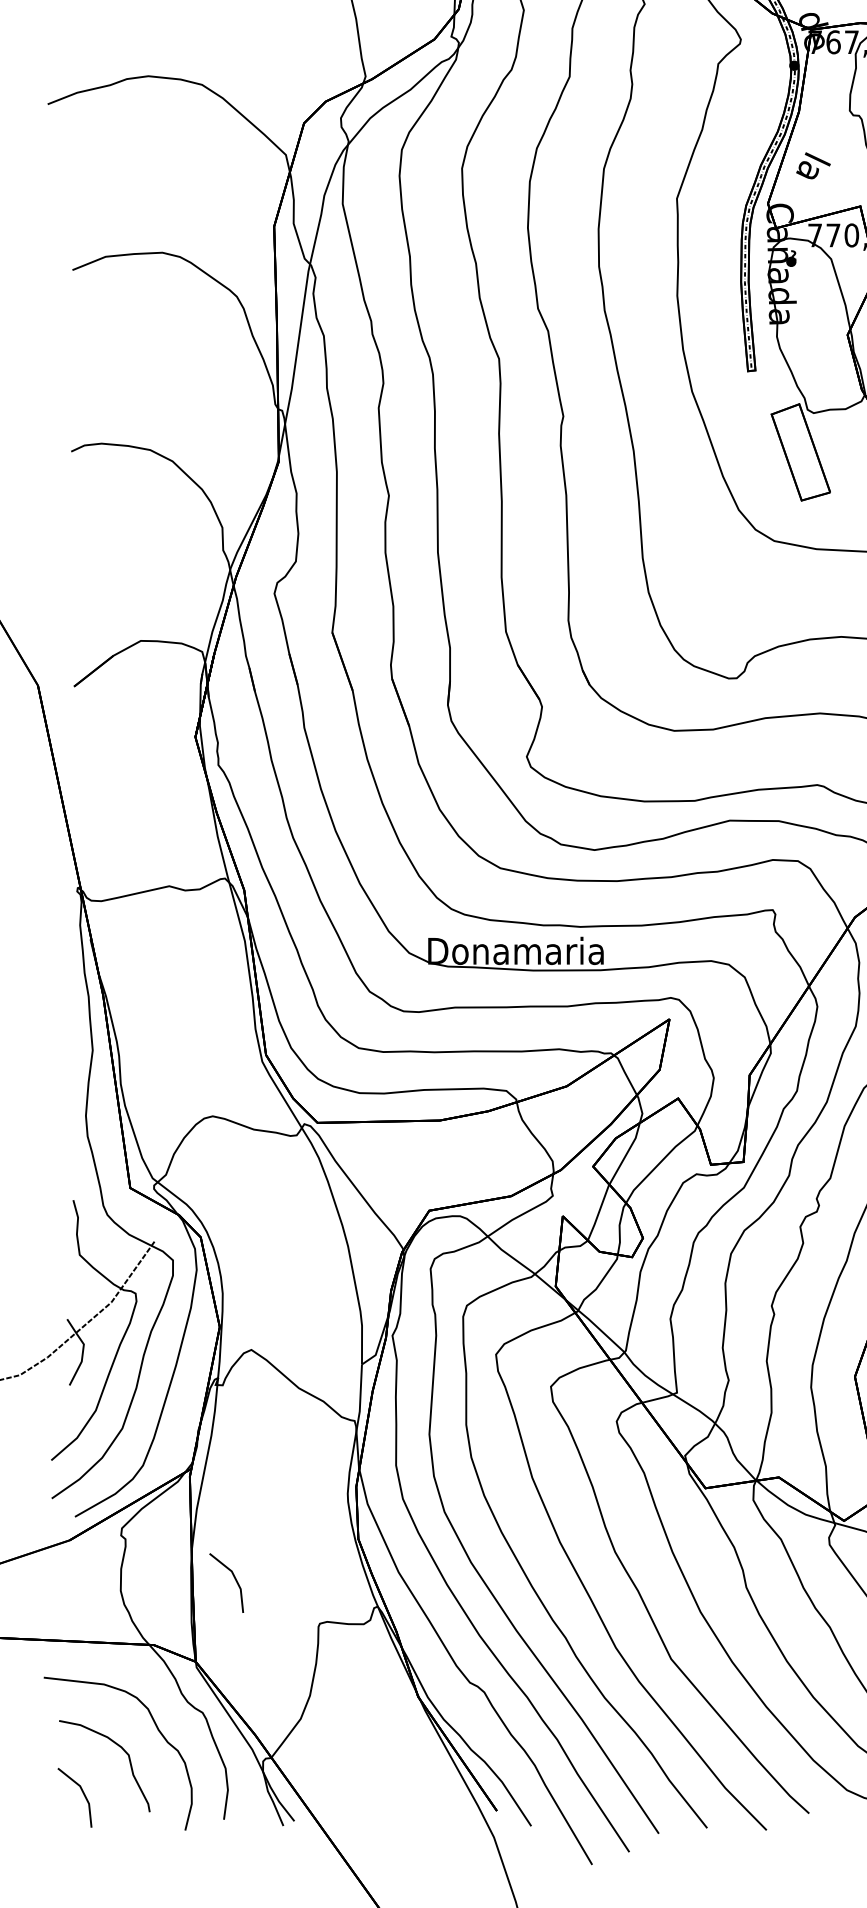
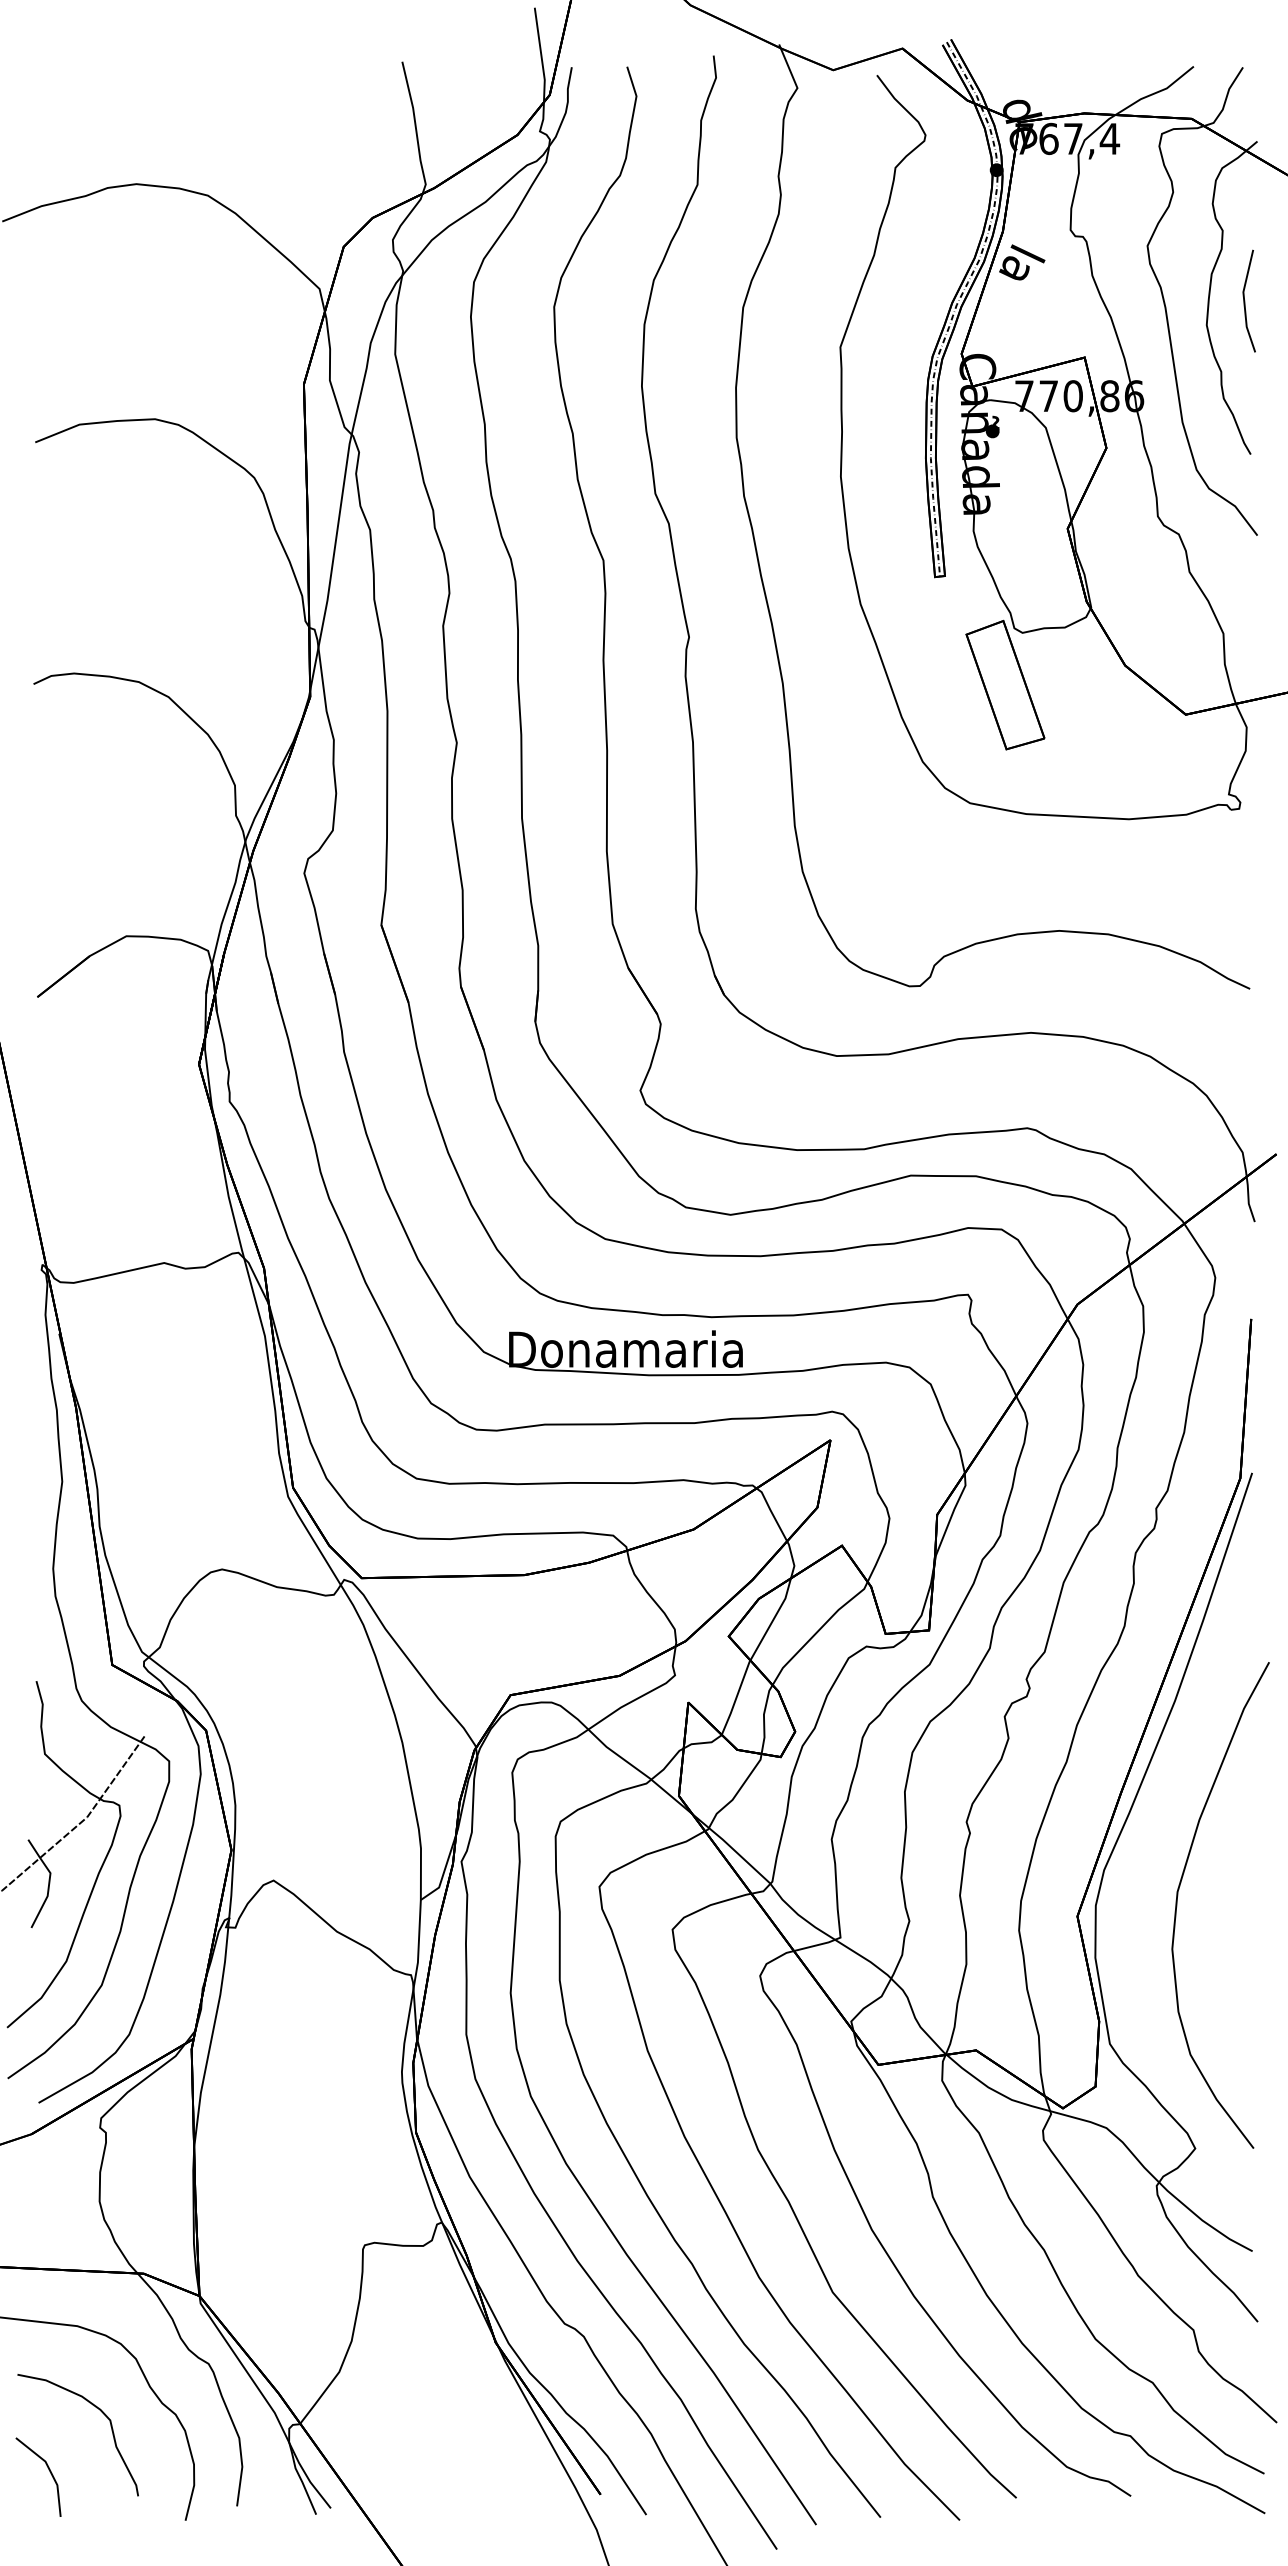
text: (813, 165) -> (1022, 262), moved
line: (233, 1576) -> (249, 2182), removed

